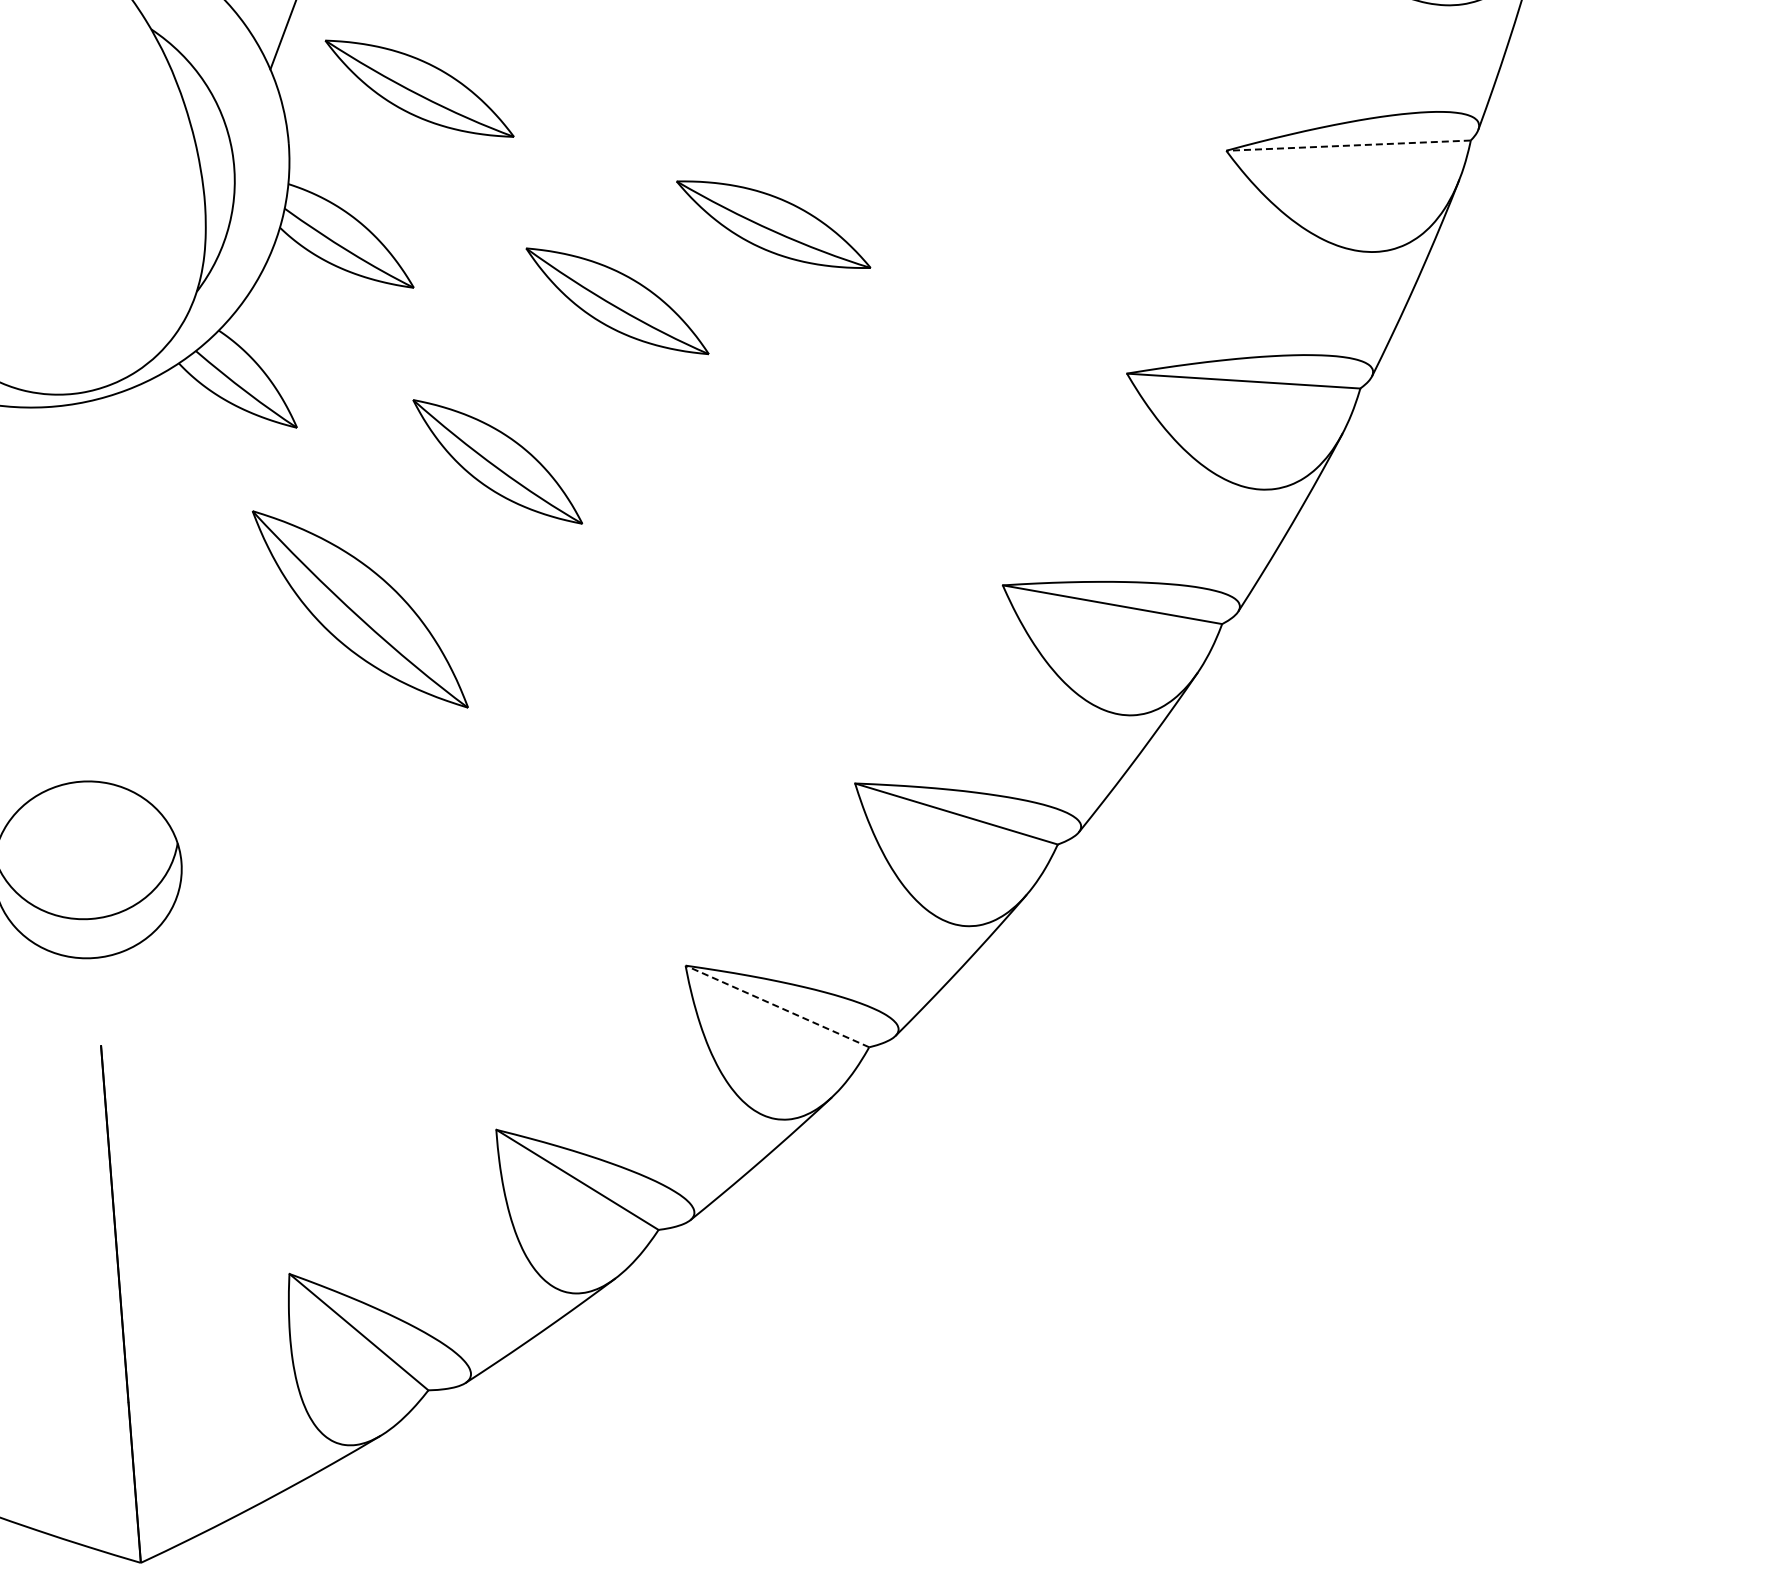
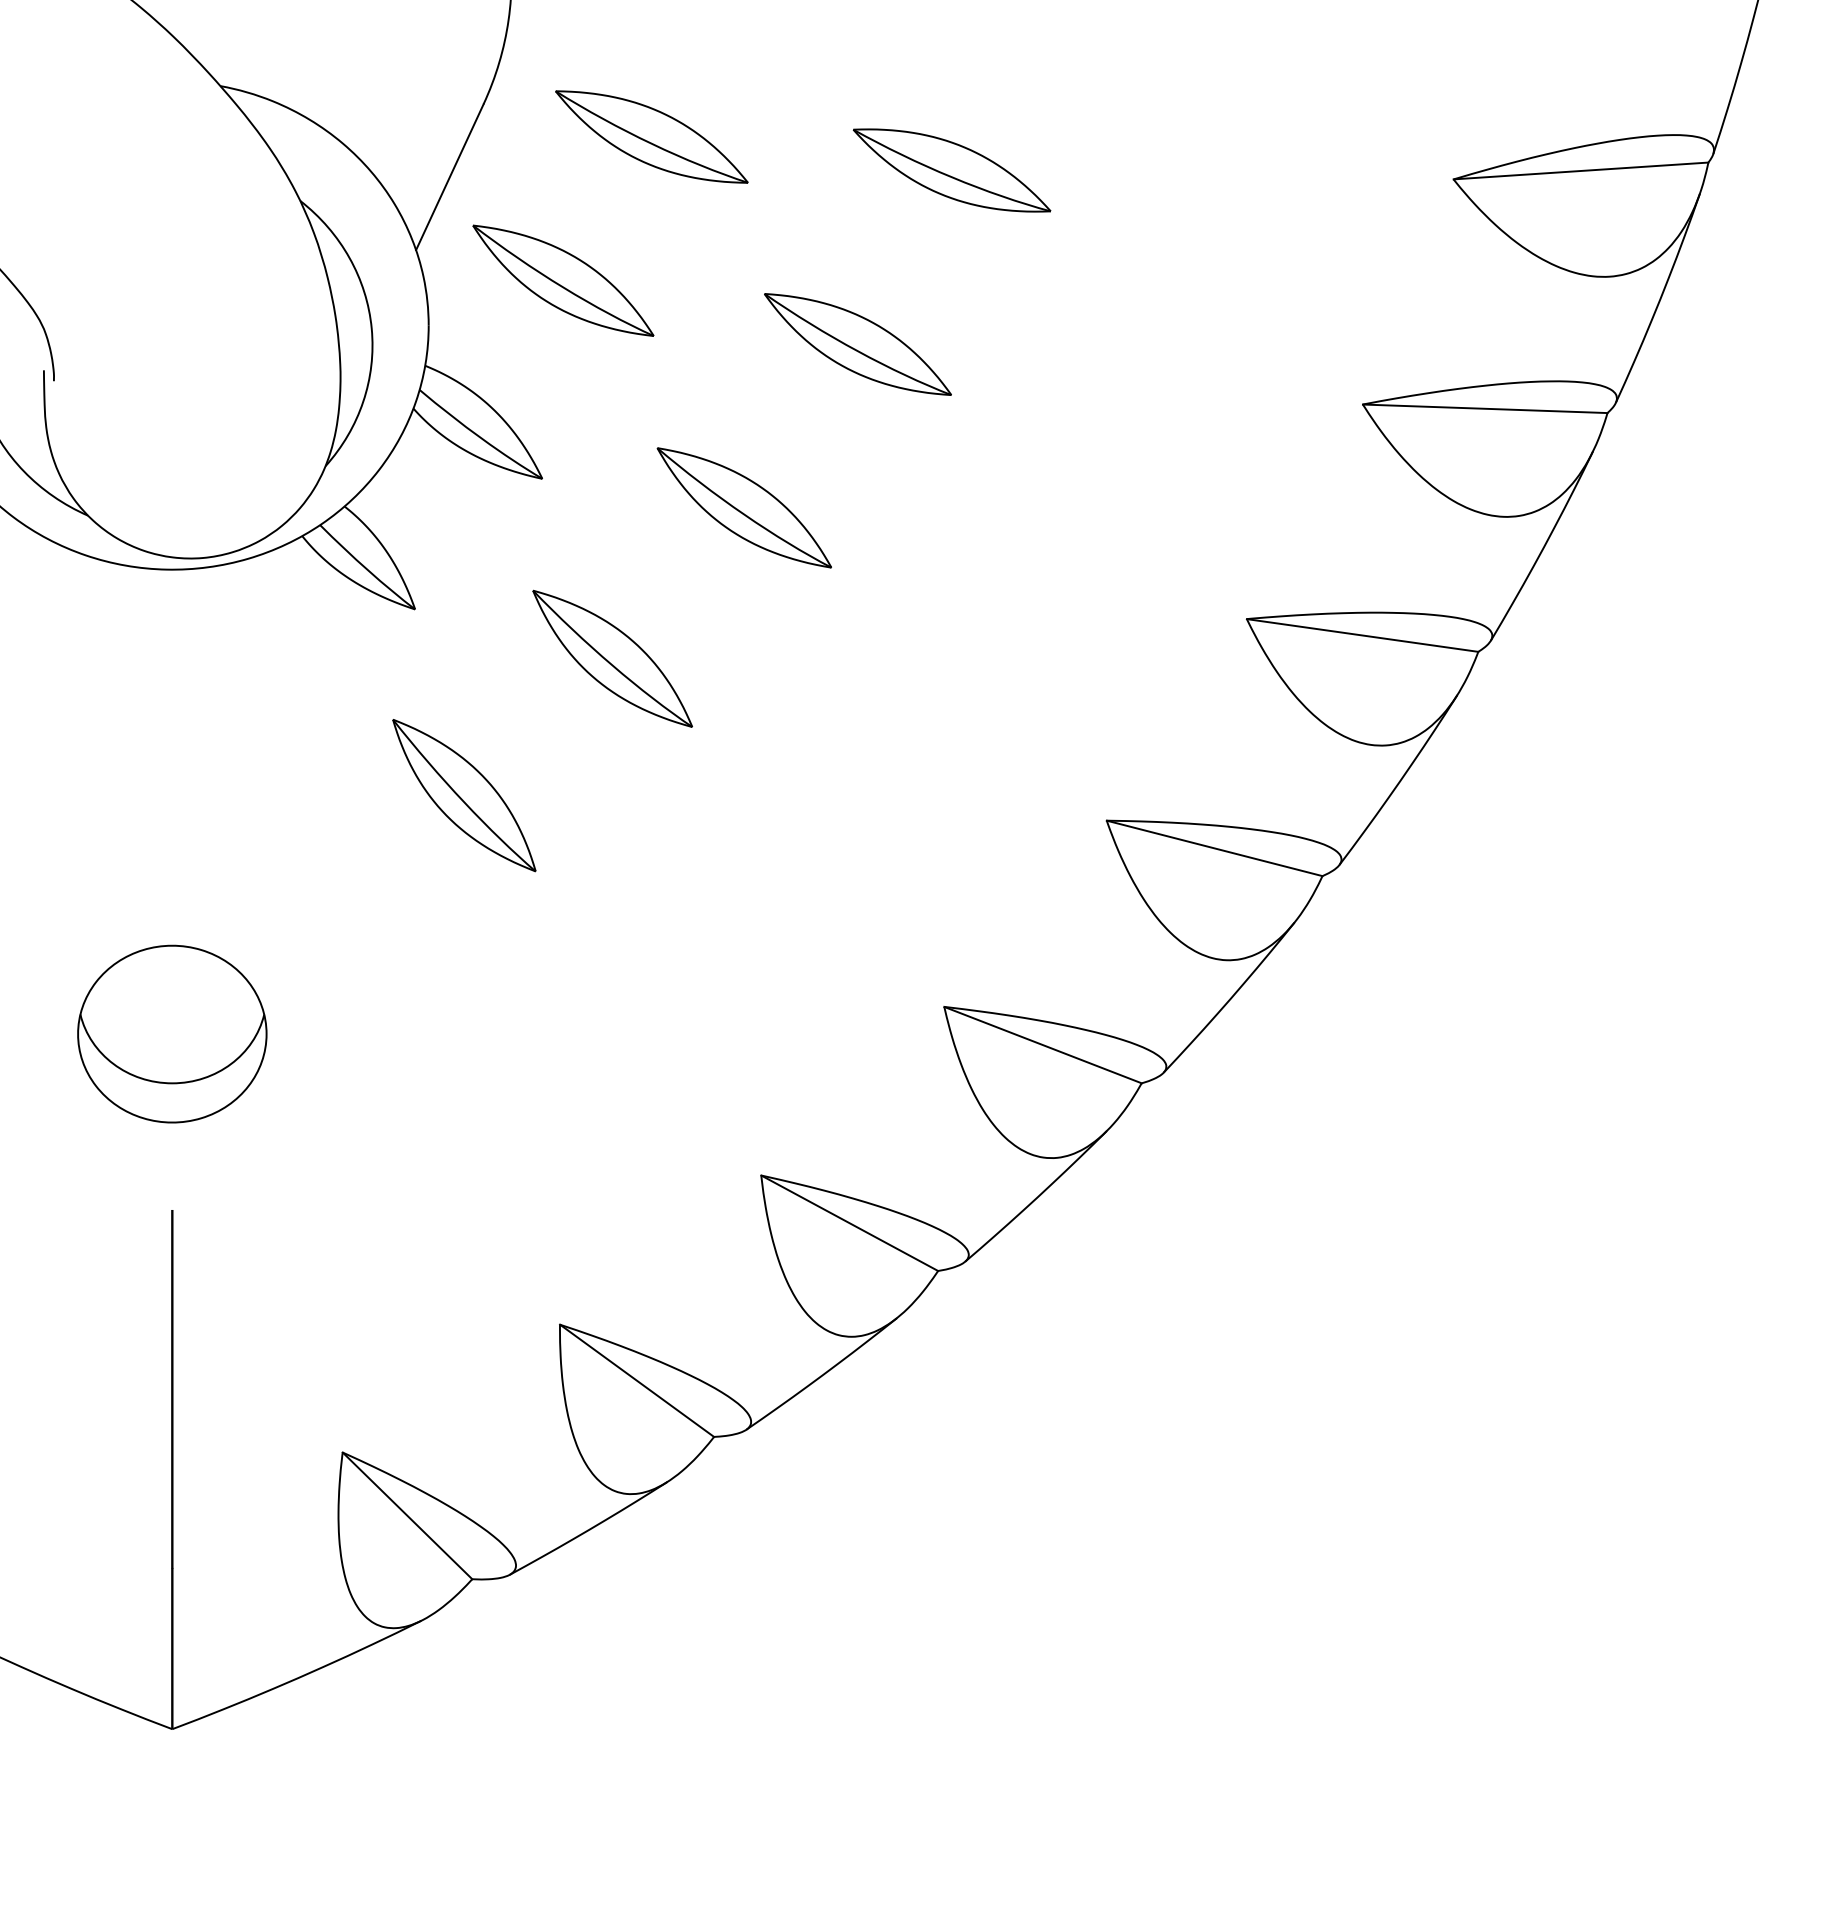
line: (1347, 145) -> (1484, 408), dashed -> solid
part: (773, 224) -> (857, 344), moved
part: (360, 609) -> (464, 795), size x0.71
line: (777, 1006) -> (849, 1223), dashed -> solid

